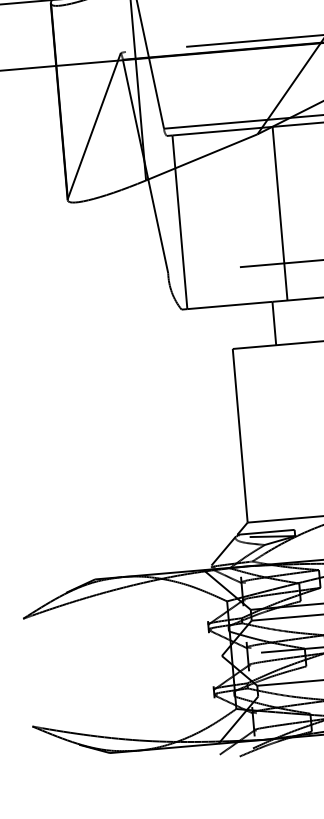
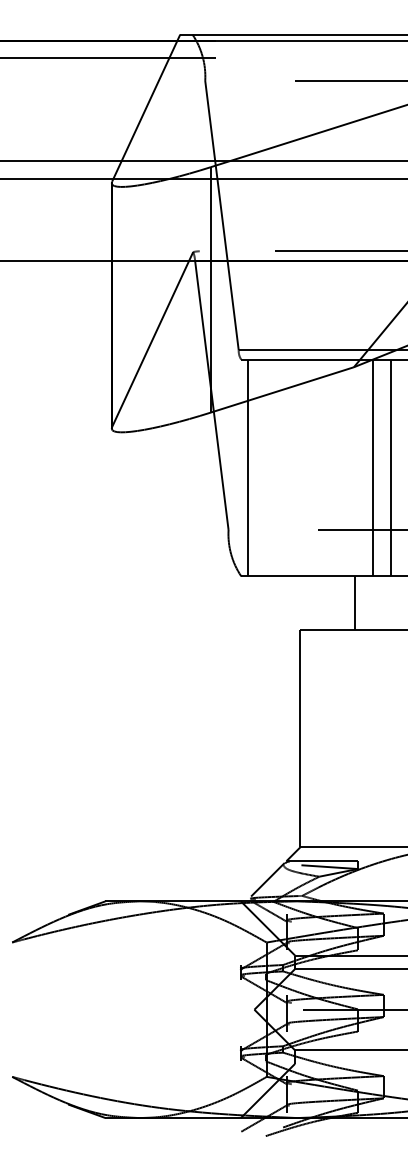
line: (293, 212) -> (390, 467), added

